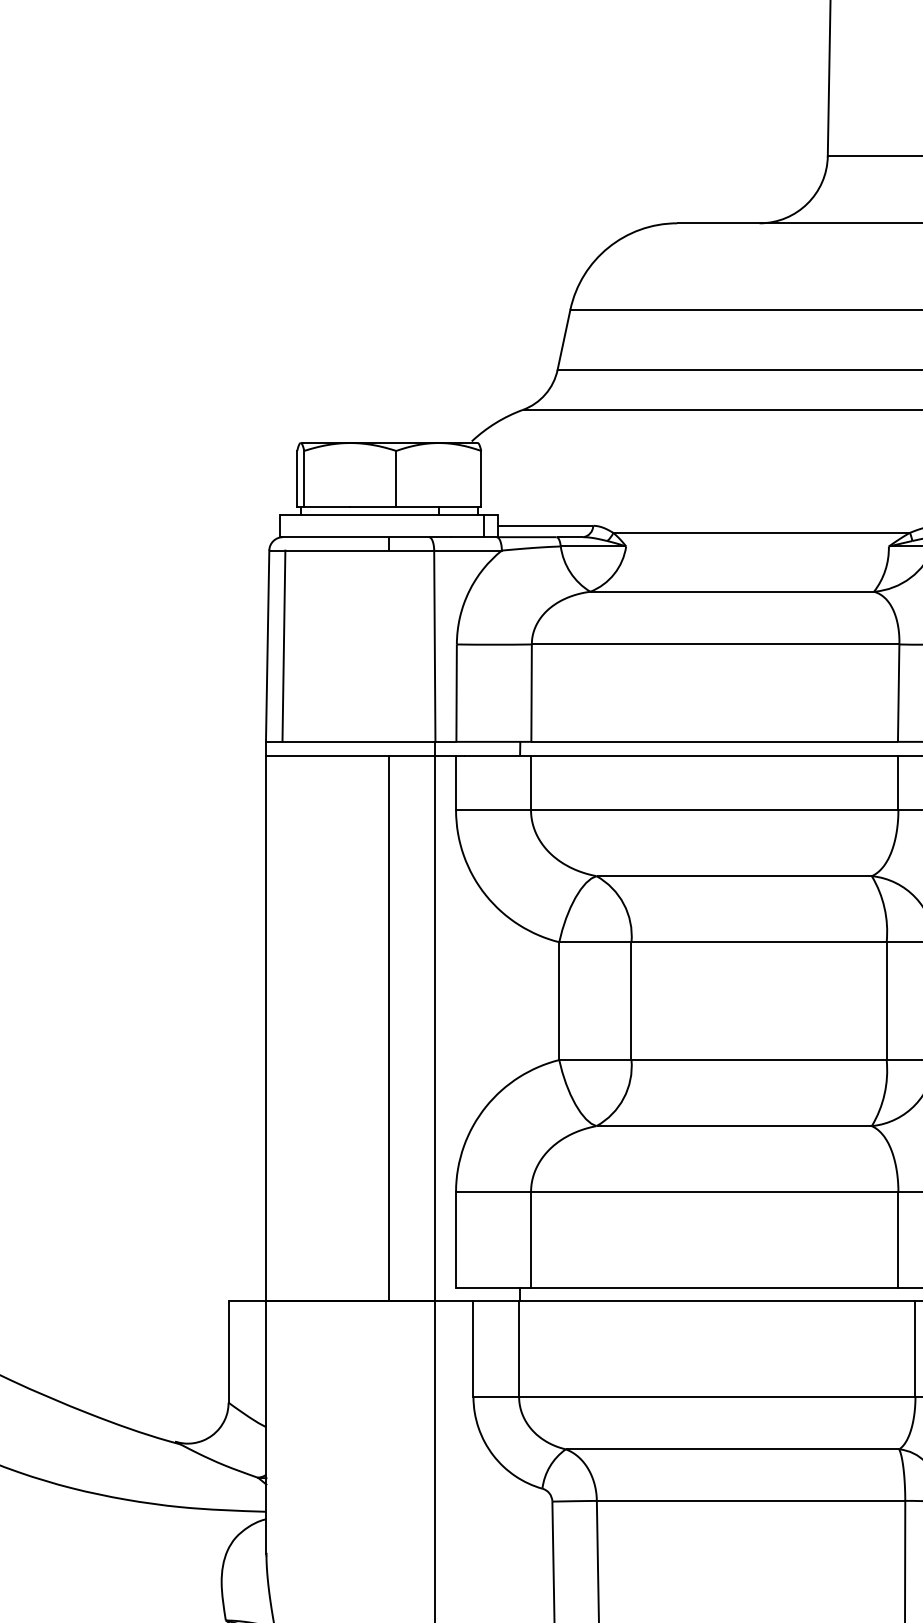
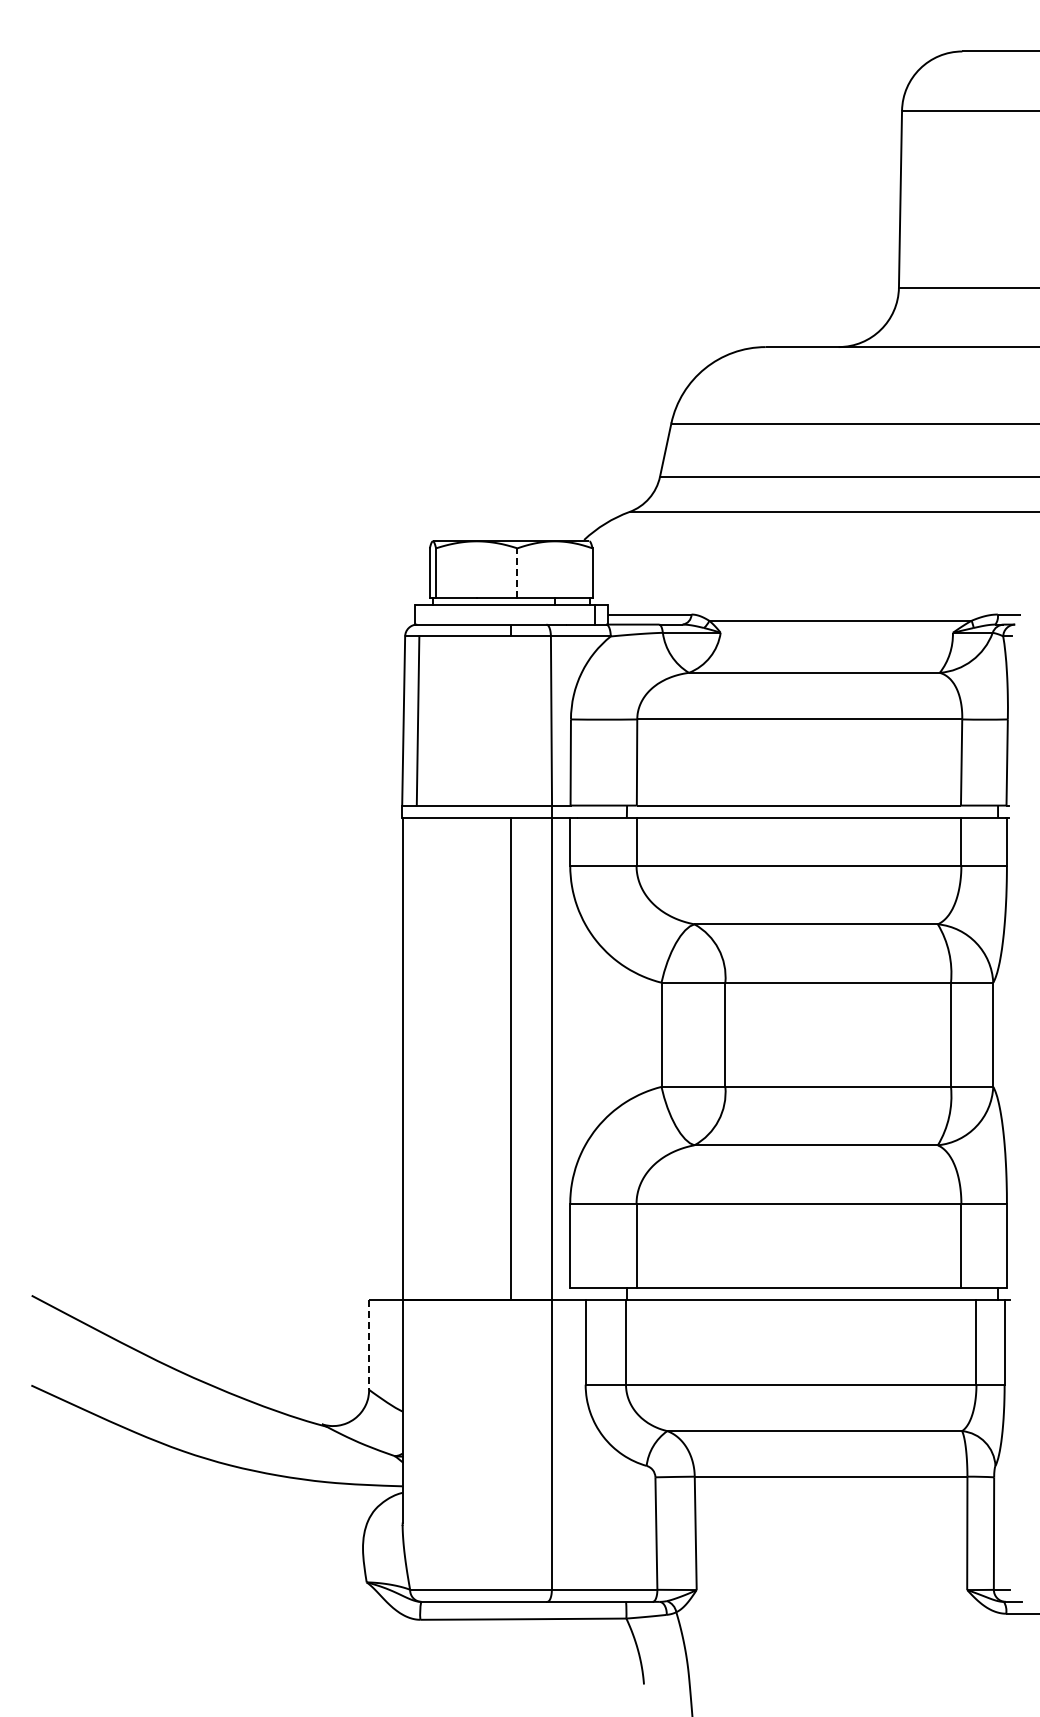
line: (396, 479) -> (517, 573), solid -> dashed
line: (229, 1352) -> (369, 1345), solid -> dashed

